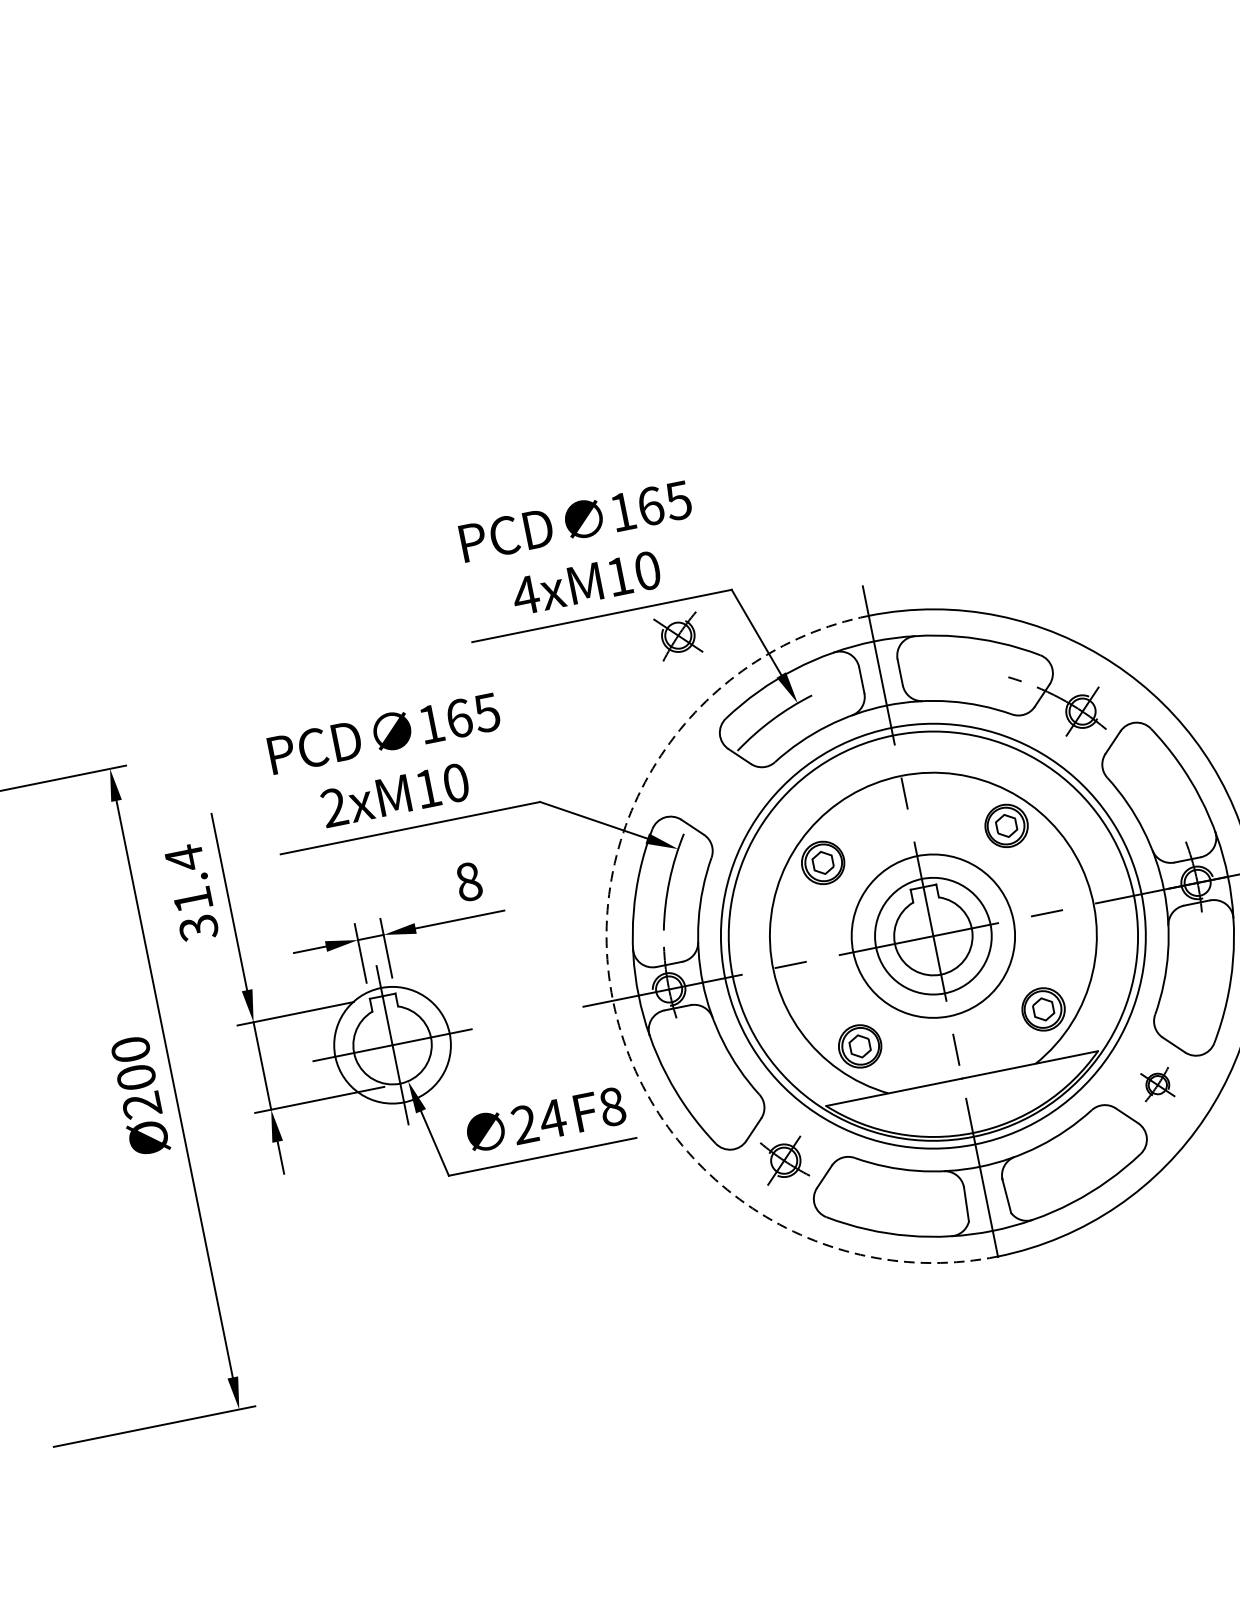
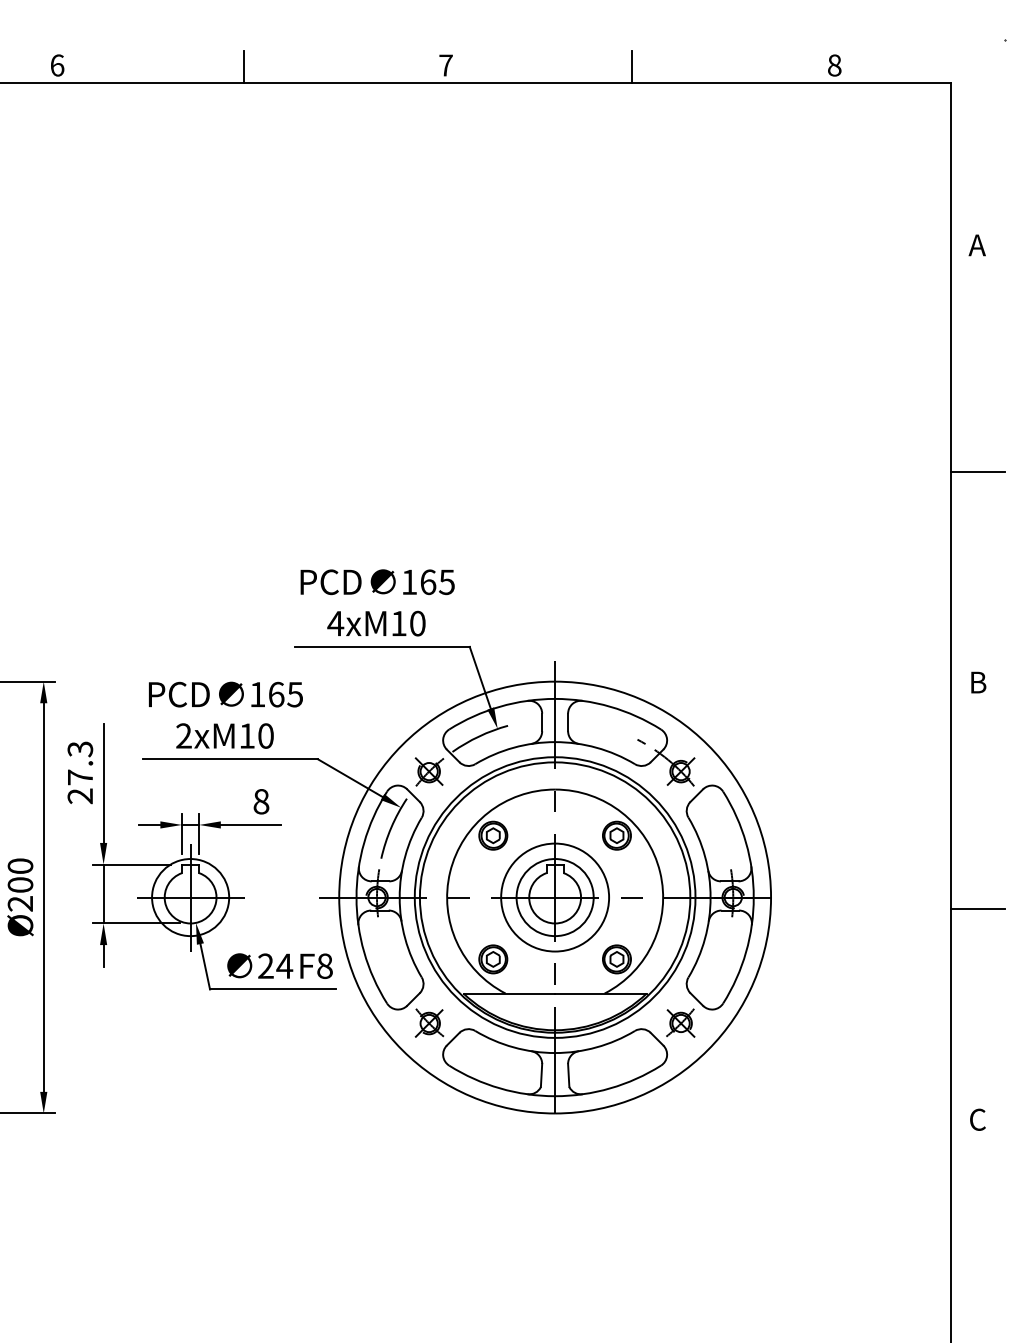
part: (678, 635) -> (429, 771), moved
text: (191, 892) -> (80, 772), 31.4 -> 27.3
arc: (613, 1000) -> (339, 897), dashed -> solid
part: (1156, 1084) -> (680, 1022), size x1.43

